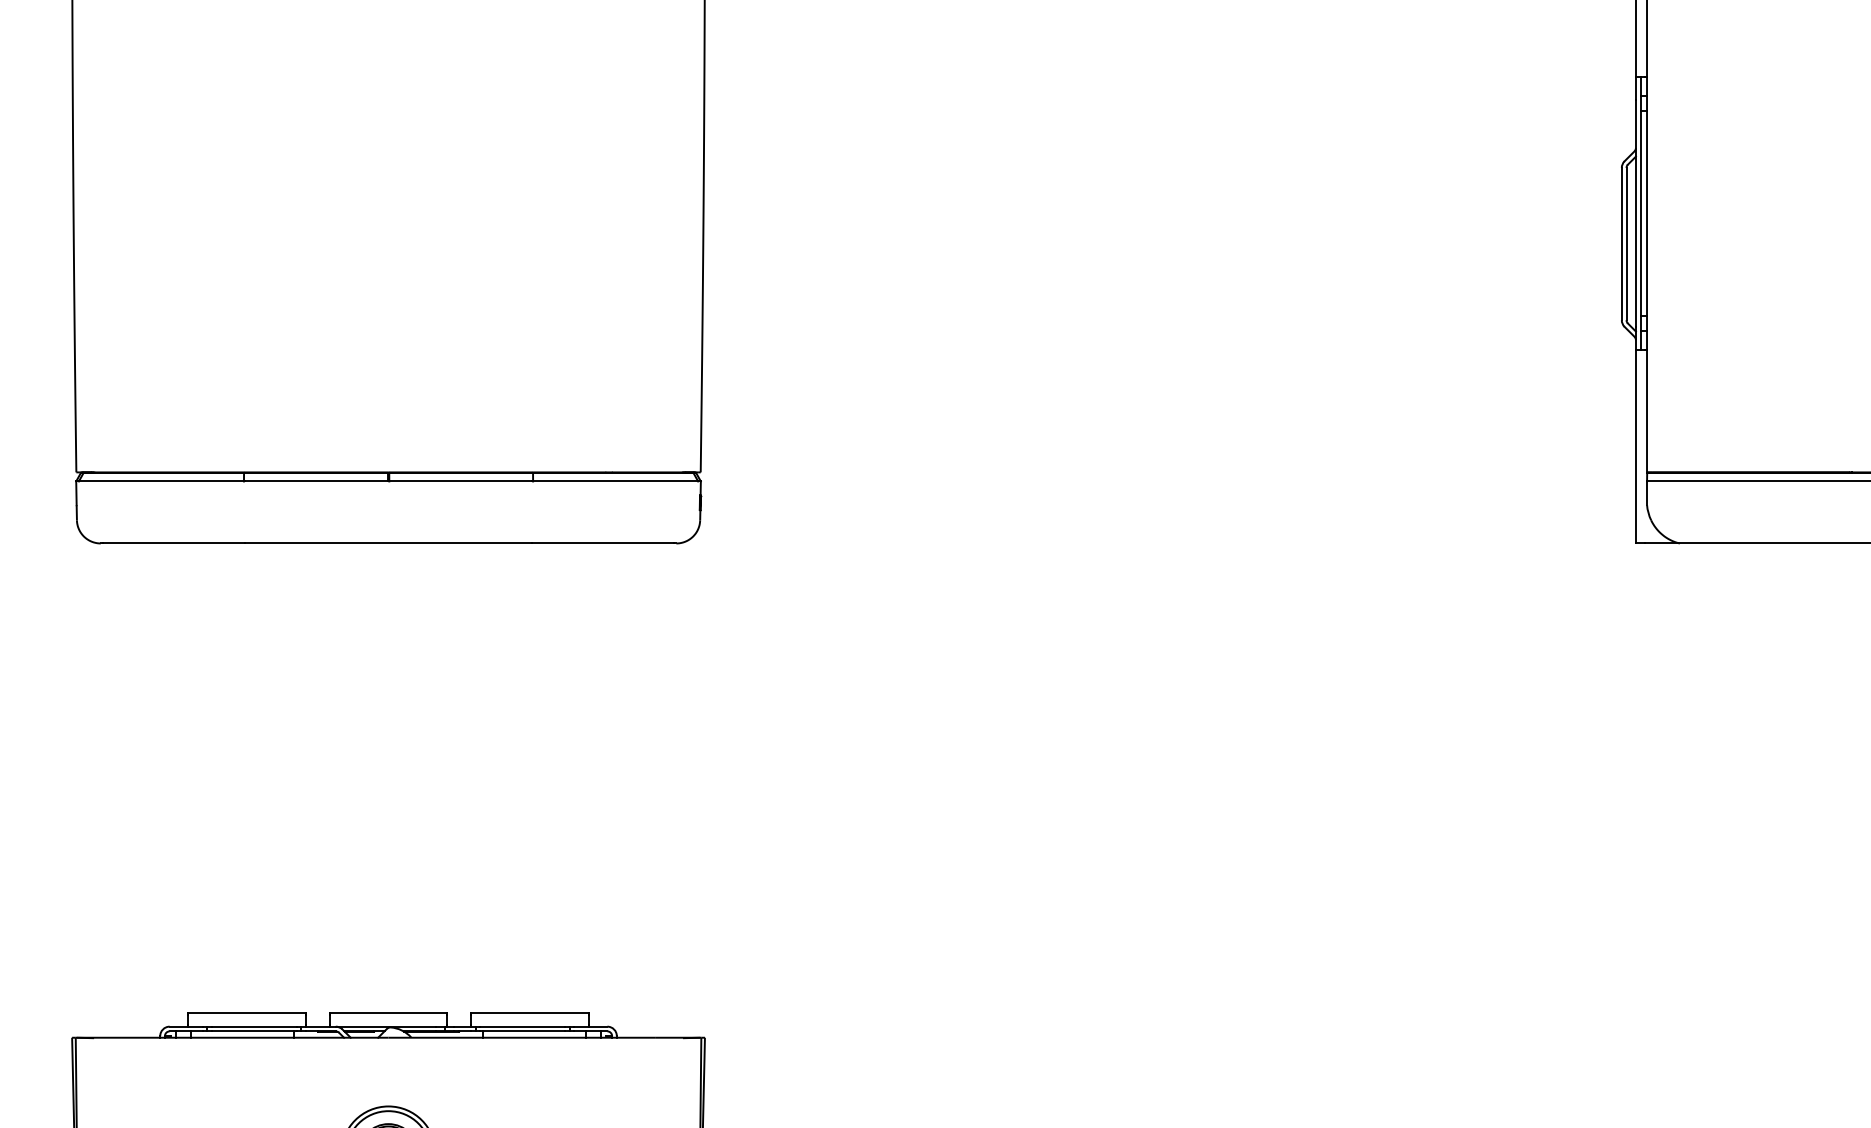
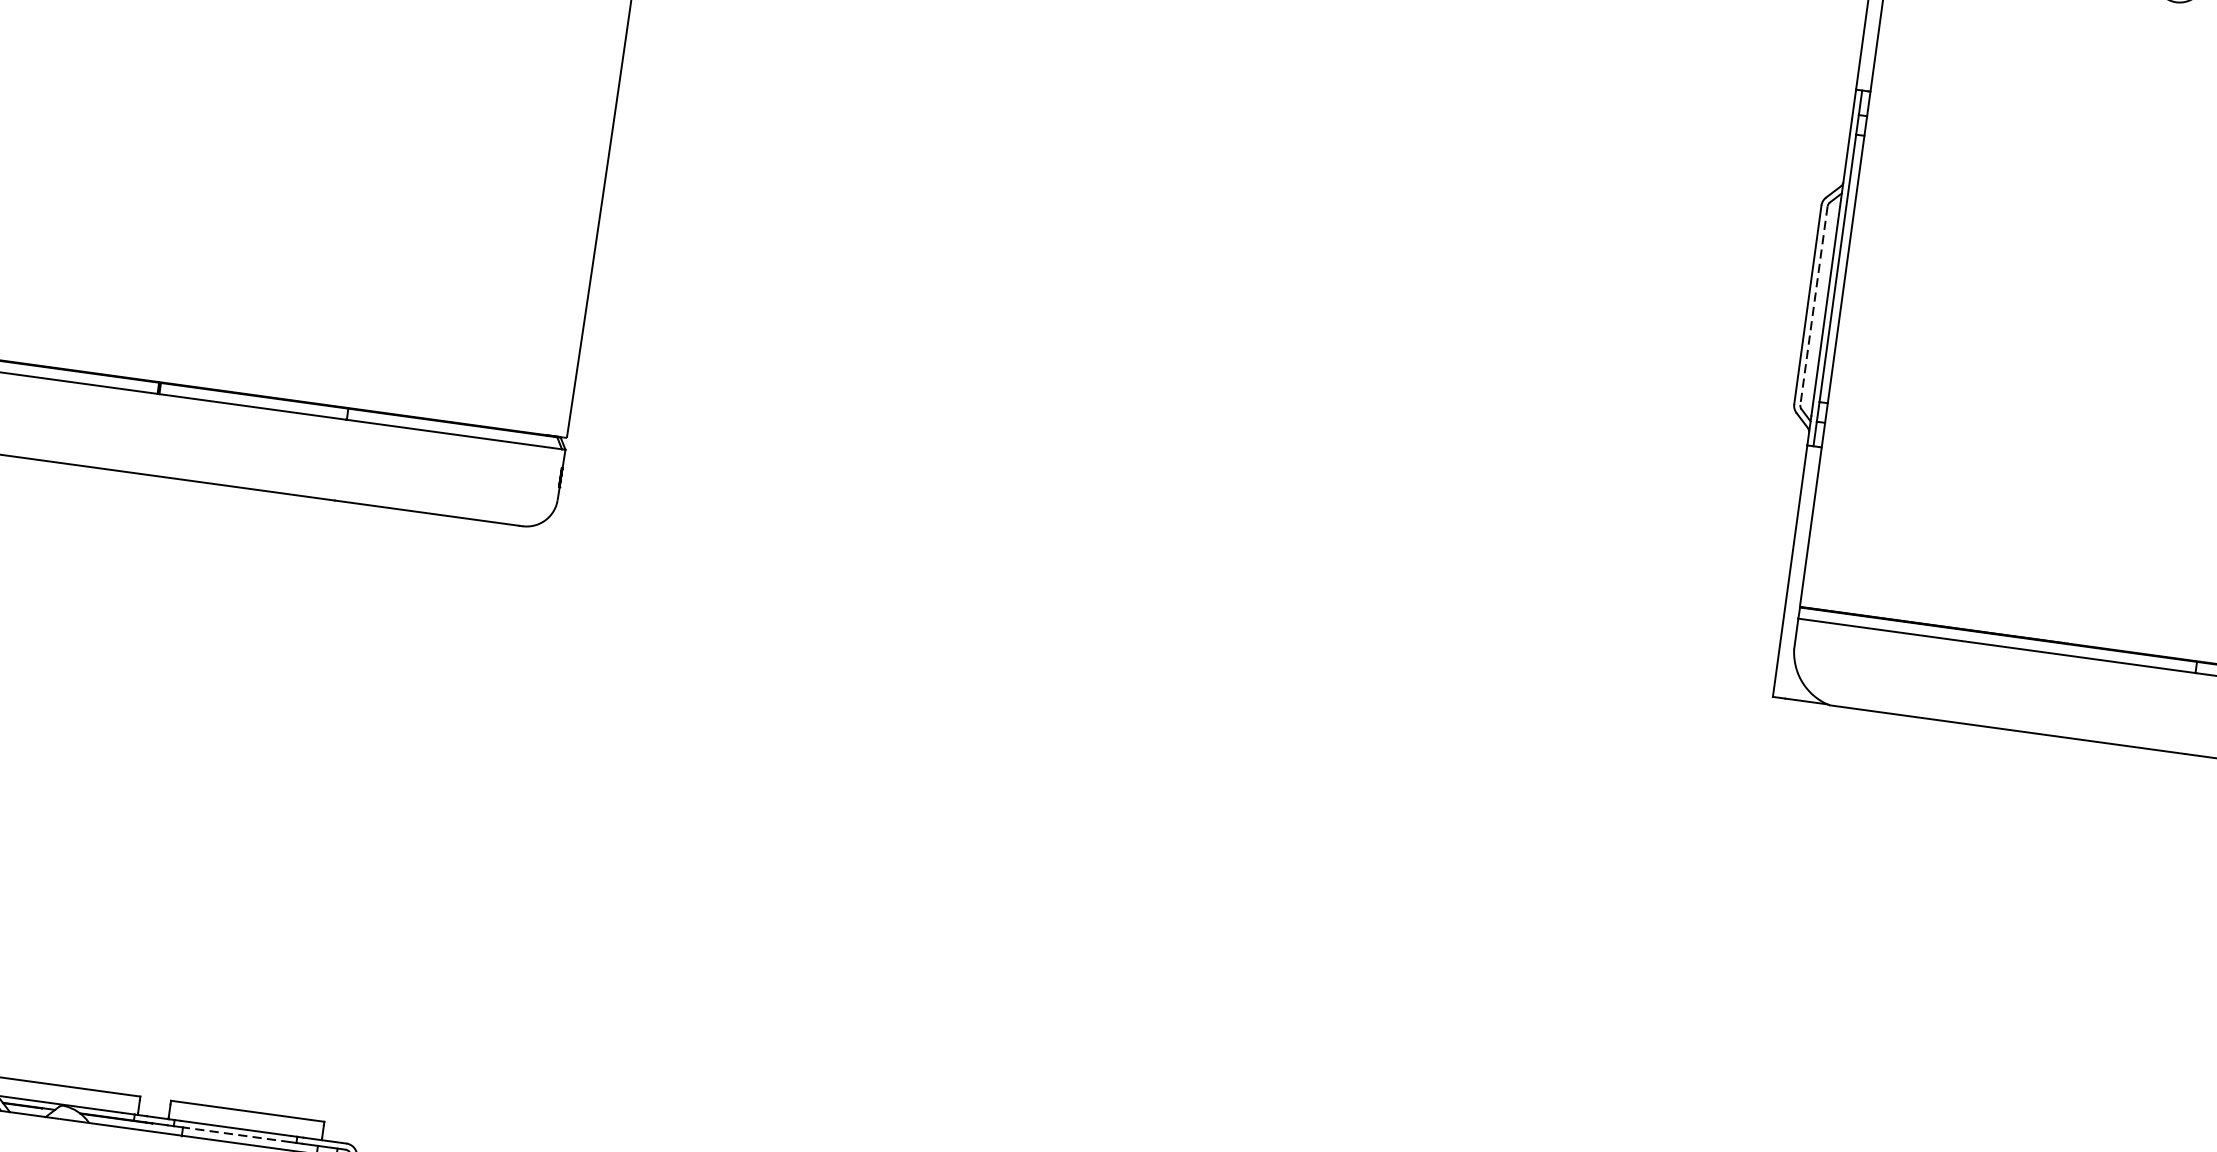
line: (1626, 244) -> (1813, 306), solid -> dashed
line: (522, 1031) -> (234, 1134), solid -> dashed

